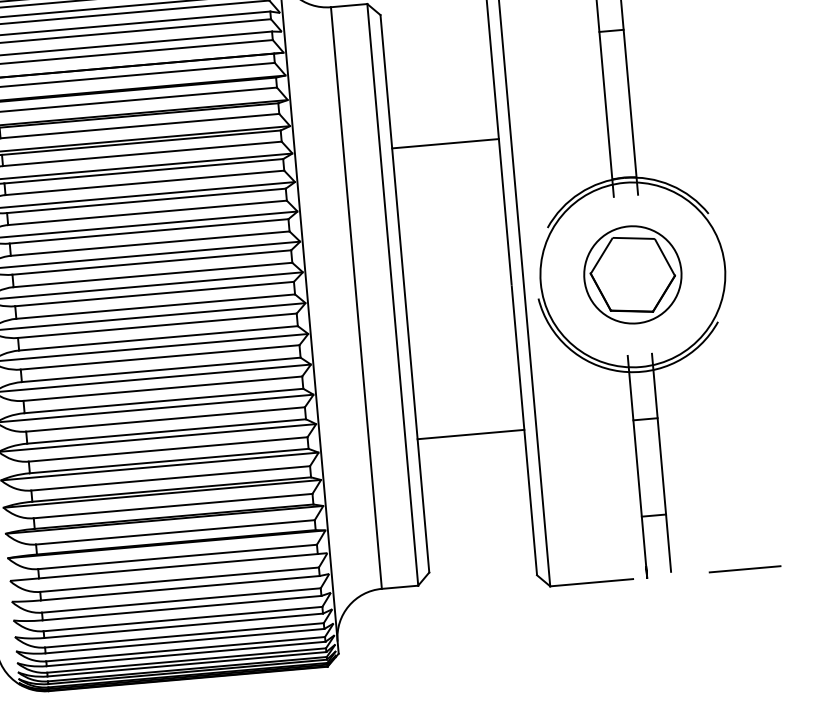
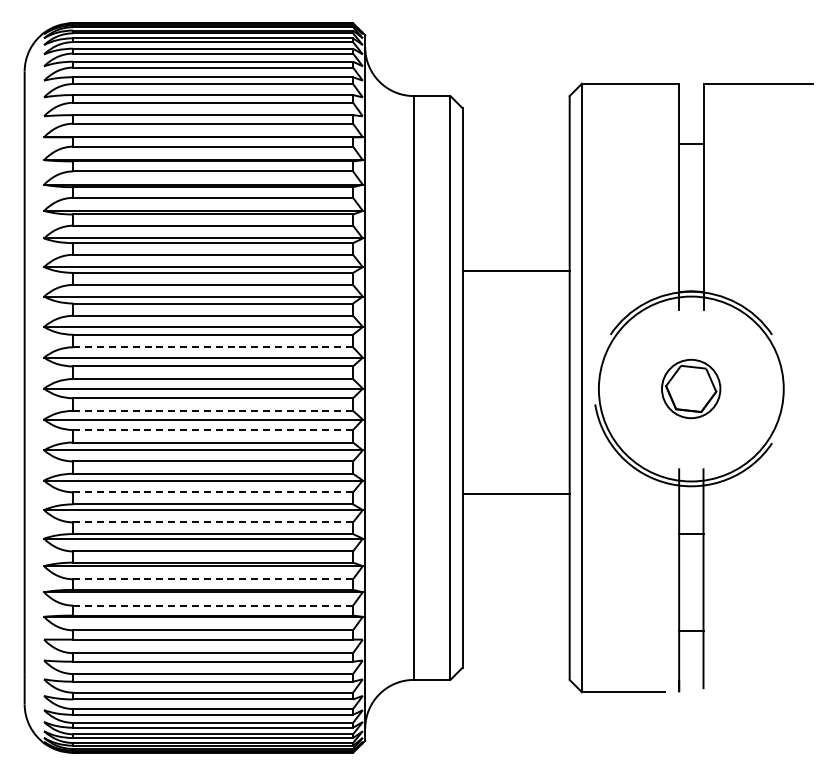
line: (444, 144) -> (515, 271), moved
part: (632, 274) -> (690, 388), size x0.6
line: (153, 275) -> (213, 347), solid -> dashed
line: (158, 337) -> (213, 410), solid -> dashed
line: (160, 357) -> (213, 430), solid -> dashed
line: (165, 419) -> (213, 492), solid -> dashed
line: (470, 434) -> (515, 493), moved
line: (168, 449) -> (213, 522), solid -> dashed
line: (173, 506) -> (213, 579), solid -> dashed
line: (175, 532) -> (213, 605), solid -> dashed
line: (744, 569) -> (776, 692), removed

